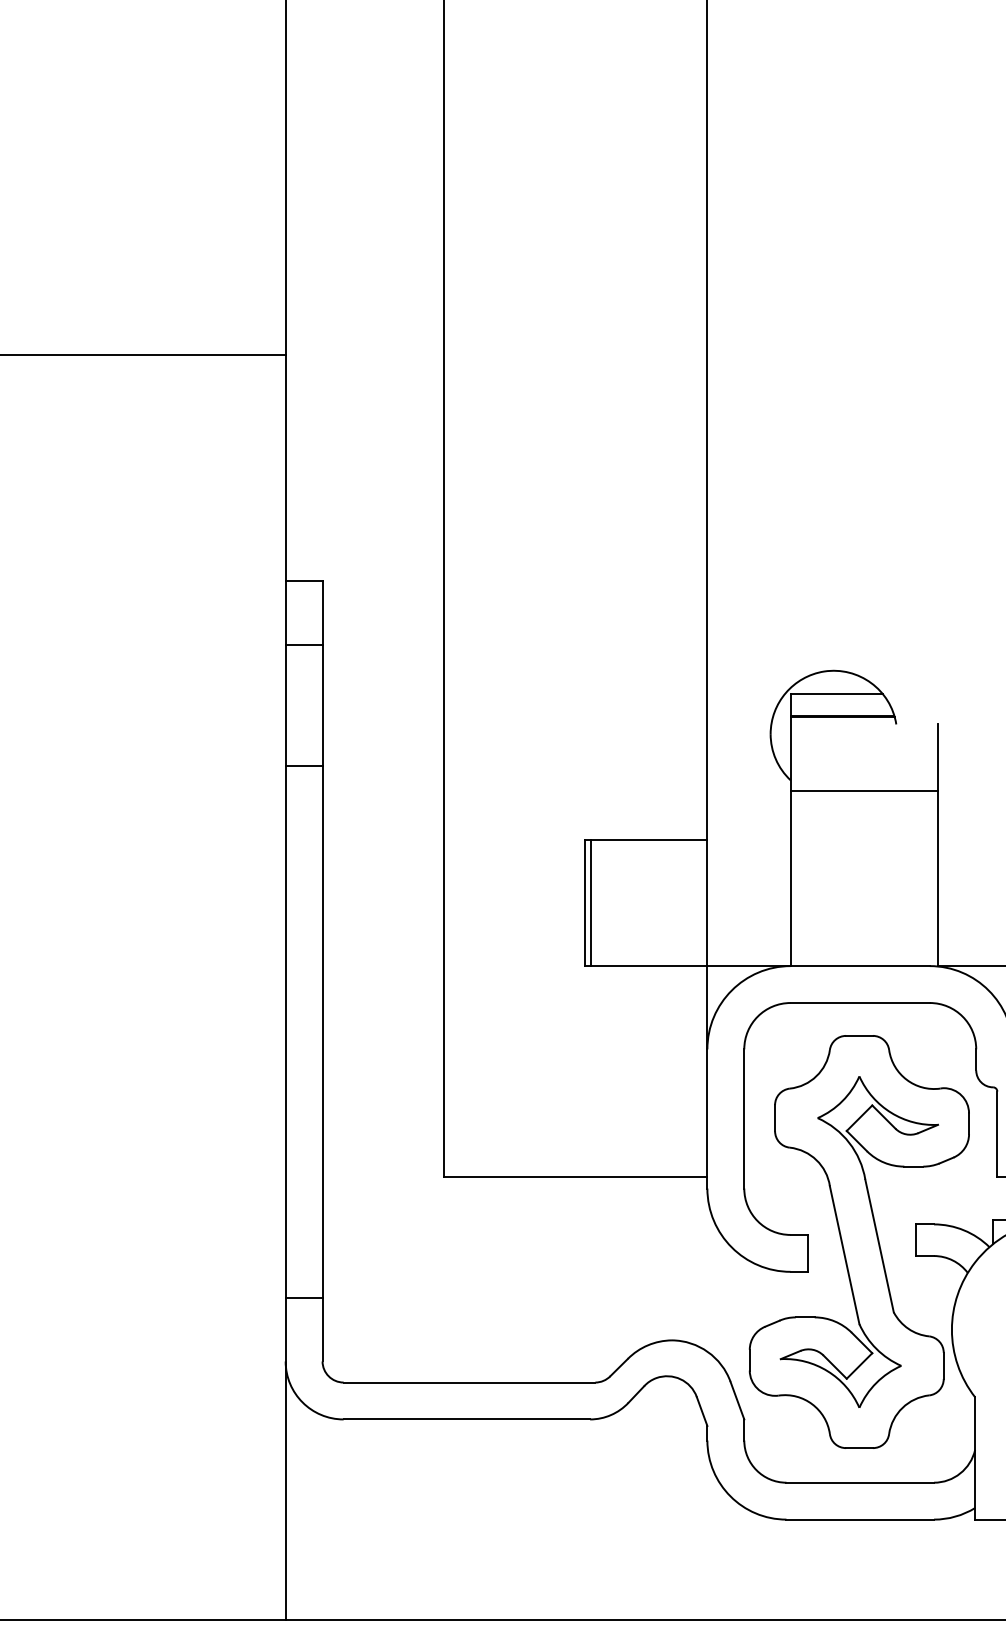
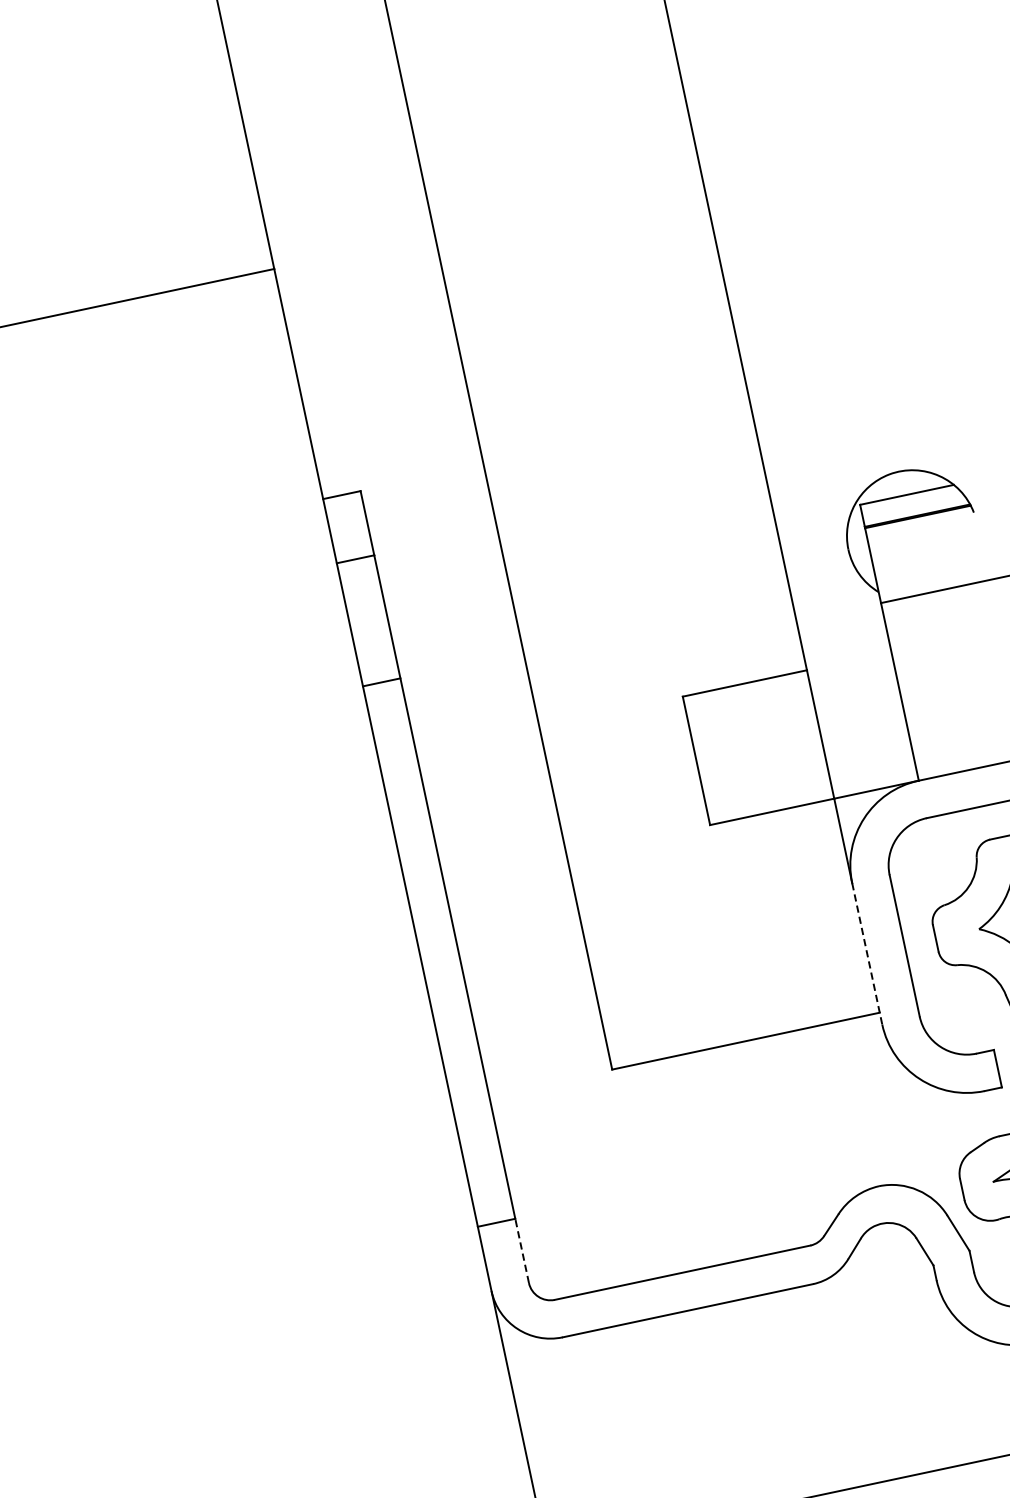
line: (591, 902) -> (702, 759), removed
line: (707, 1118) -> (867, 953), solid -> dashed
line: (322, 1329) -> (521, 1250), solid -> dashed

